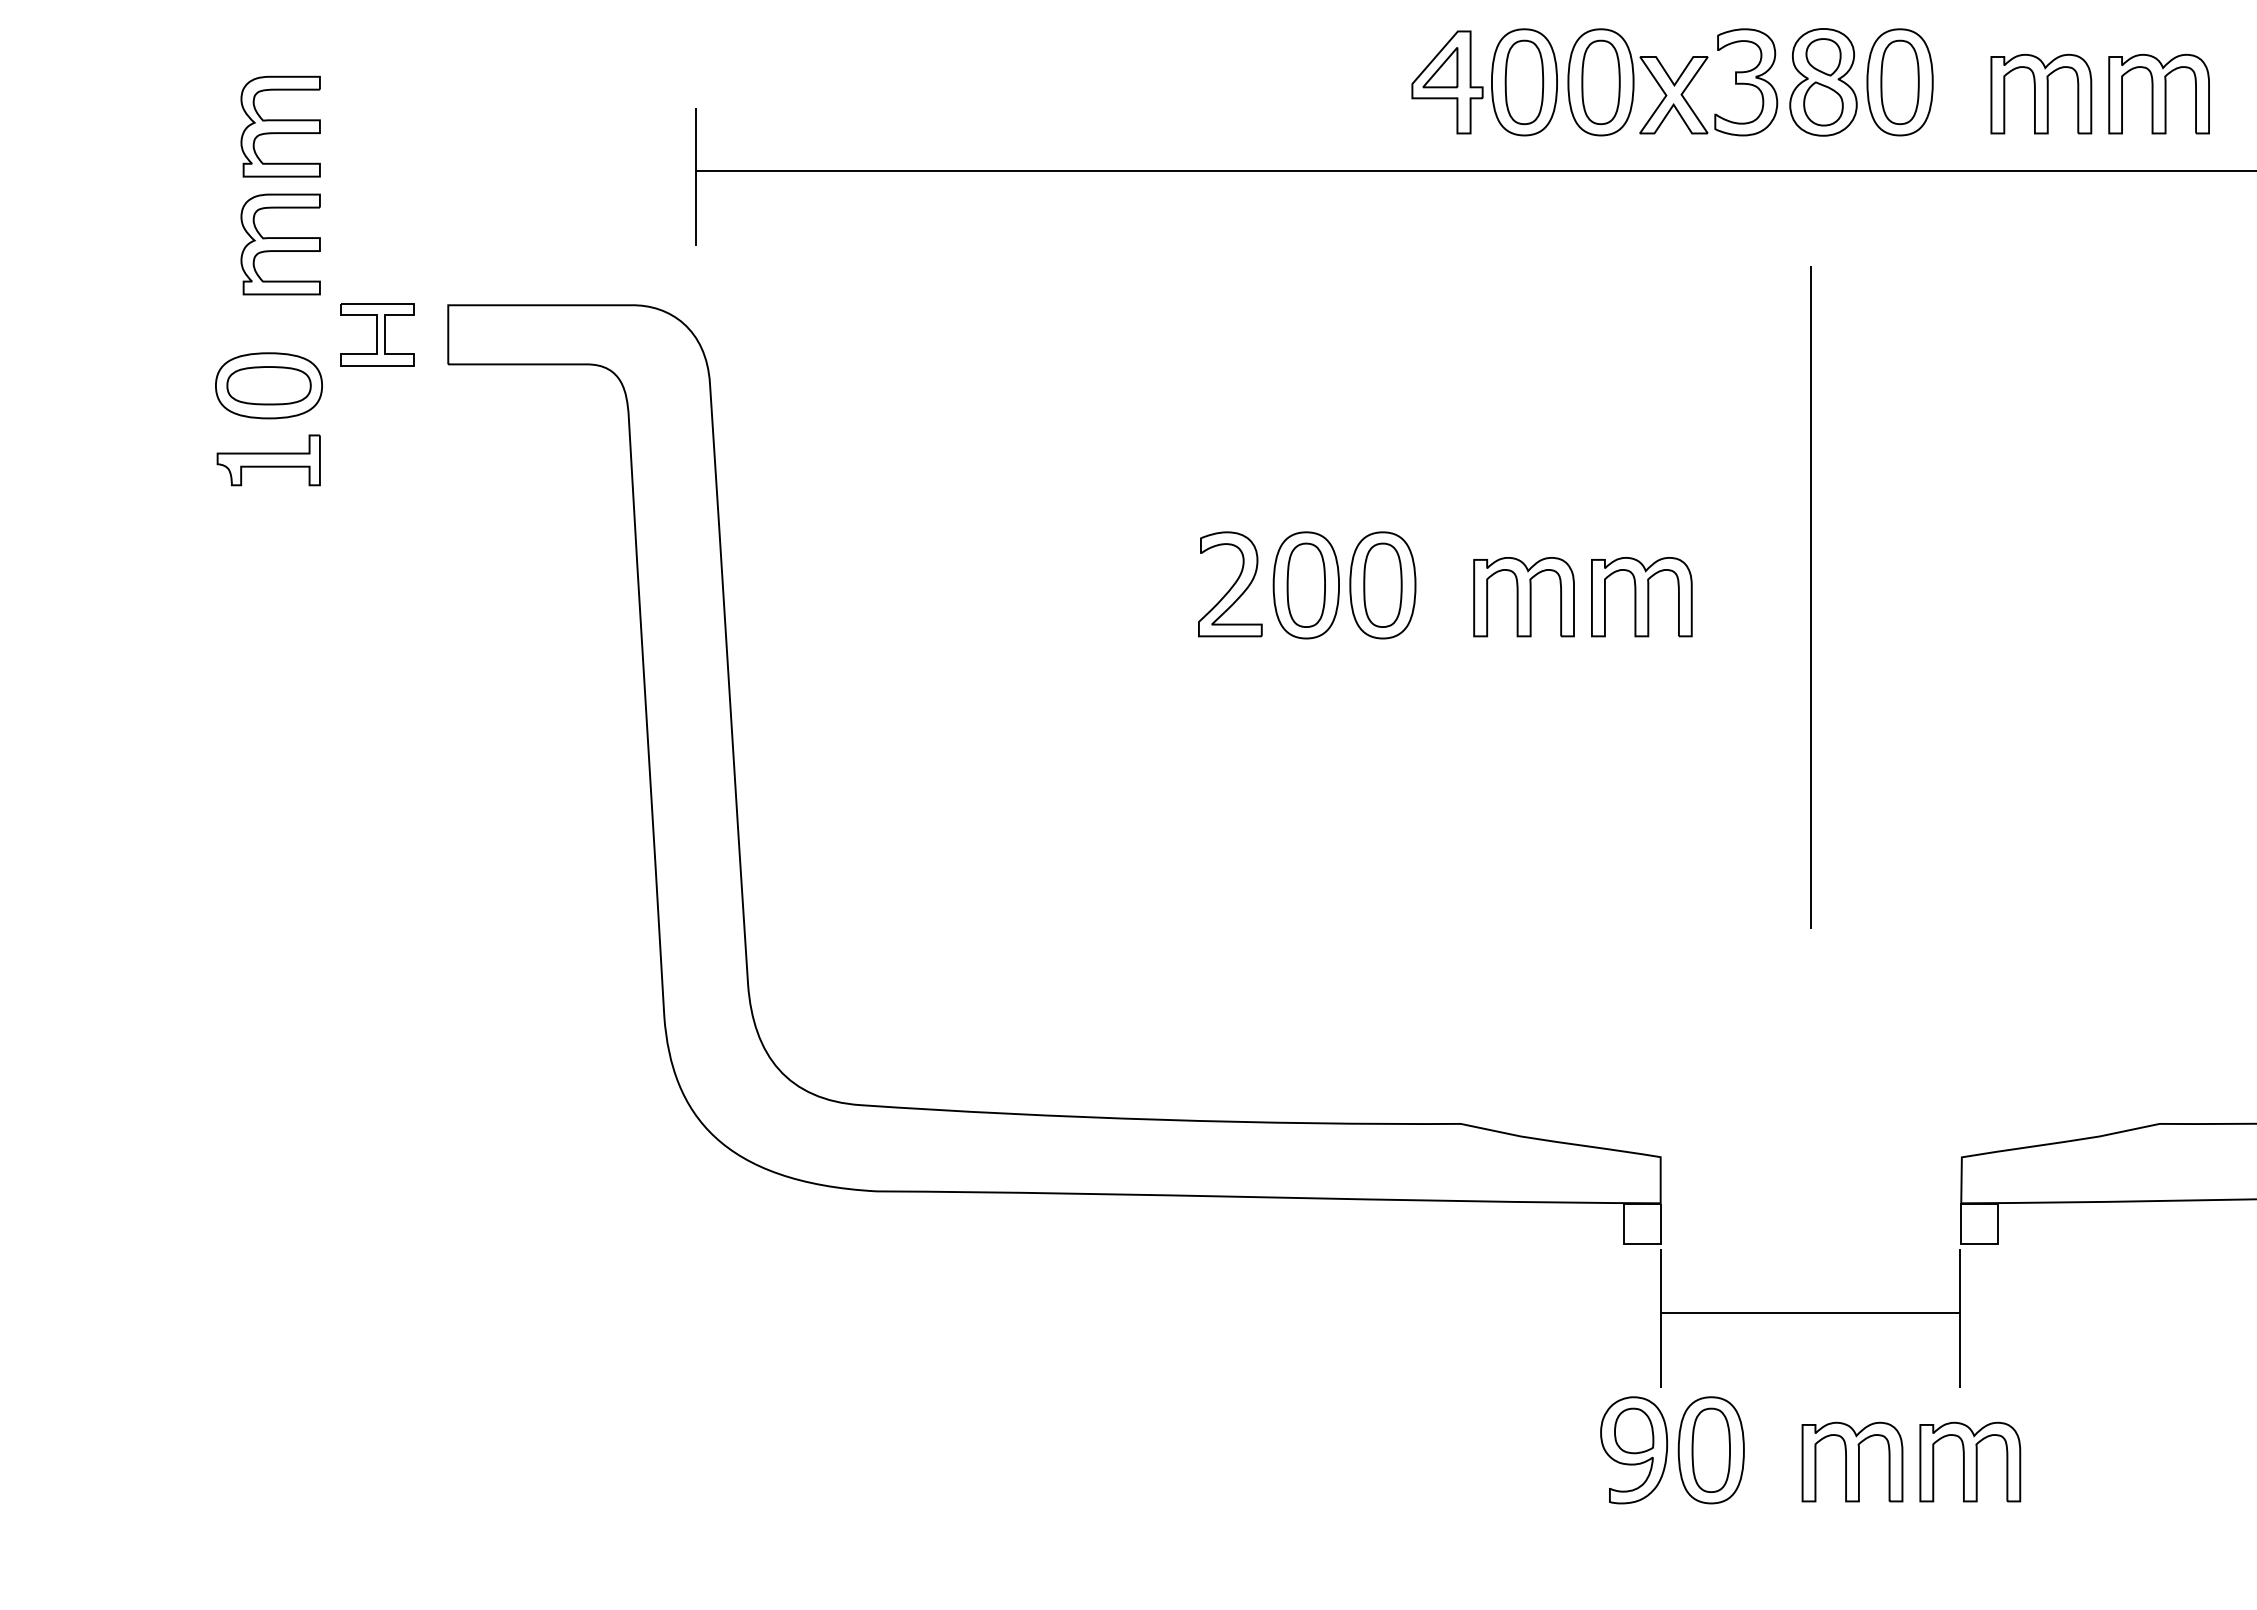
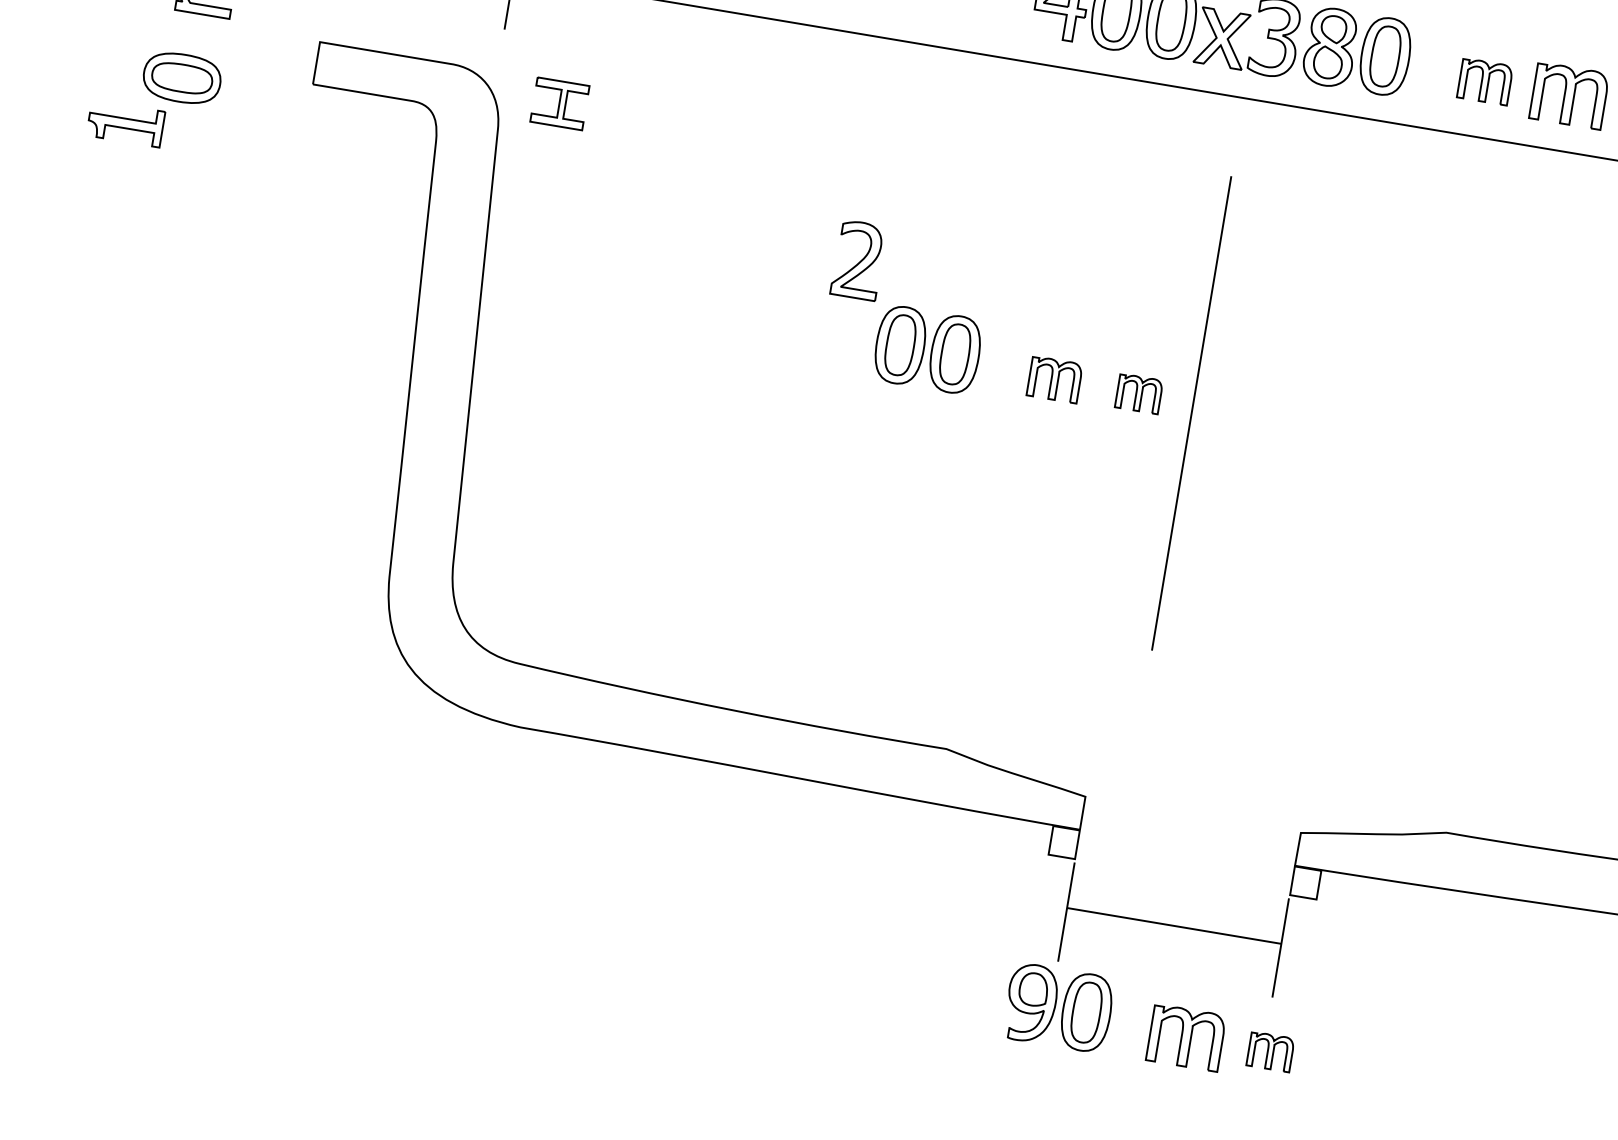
part: (2041, 93) -> (1485, 81), size x0.7
part: (377, 334) -> (559, 103), moved
part: (268, 460) -> (125, 123), moved
part: (1230, 584) -> (858, 260), moved
part: (1523, 597) -> (1054, 379), size x0.7
part: (1641, 597) -> (1138, 394), size x0.6
line: (1810, 597) -> (1191, 413), moved
part: (1970, 1461) -> (1270, 1051), size x0.6

